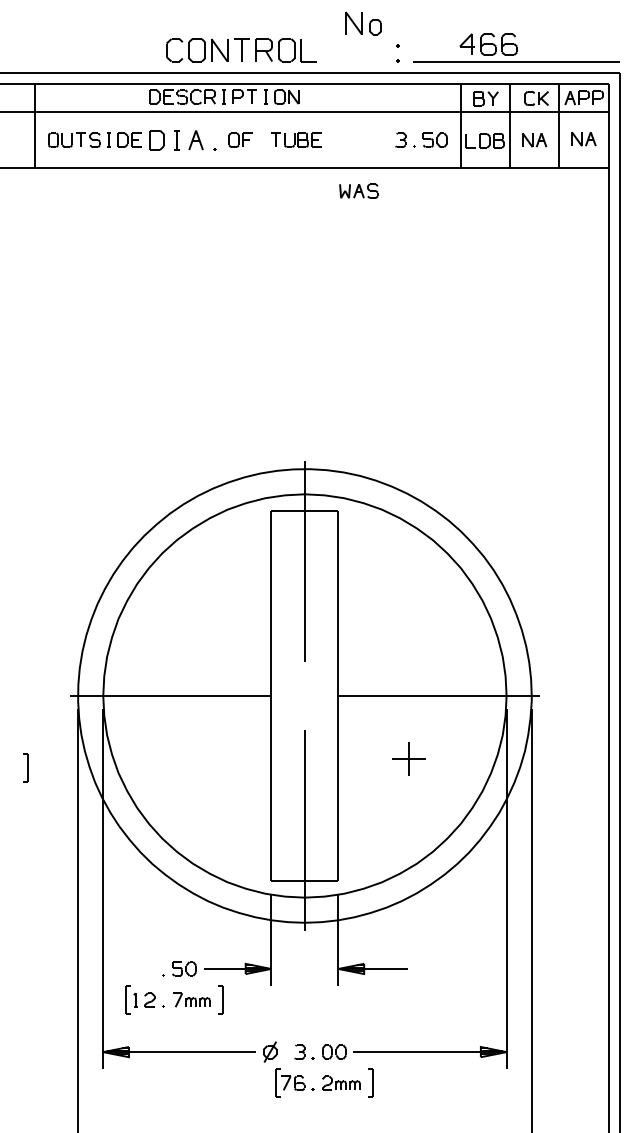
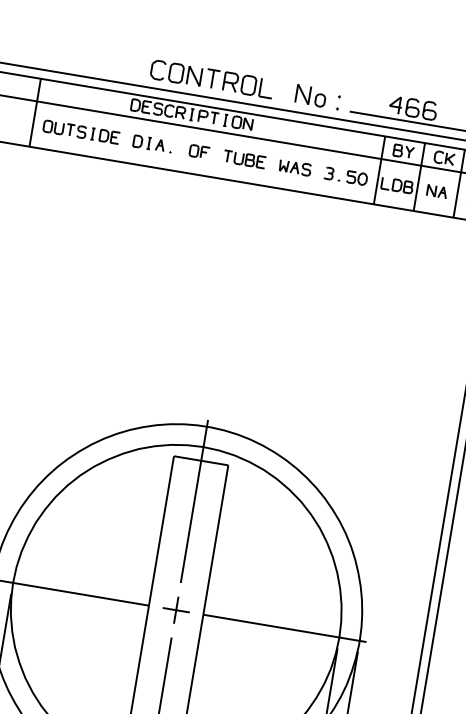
part: (363, 23) -> (311, 95), moved
part: (182, 139) -> (152, 143), size x0.71
part: (358, 190) -> (294, 167), moved
part: (408, 758) -> (175, 609), moved

